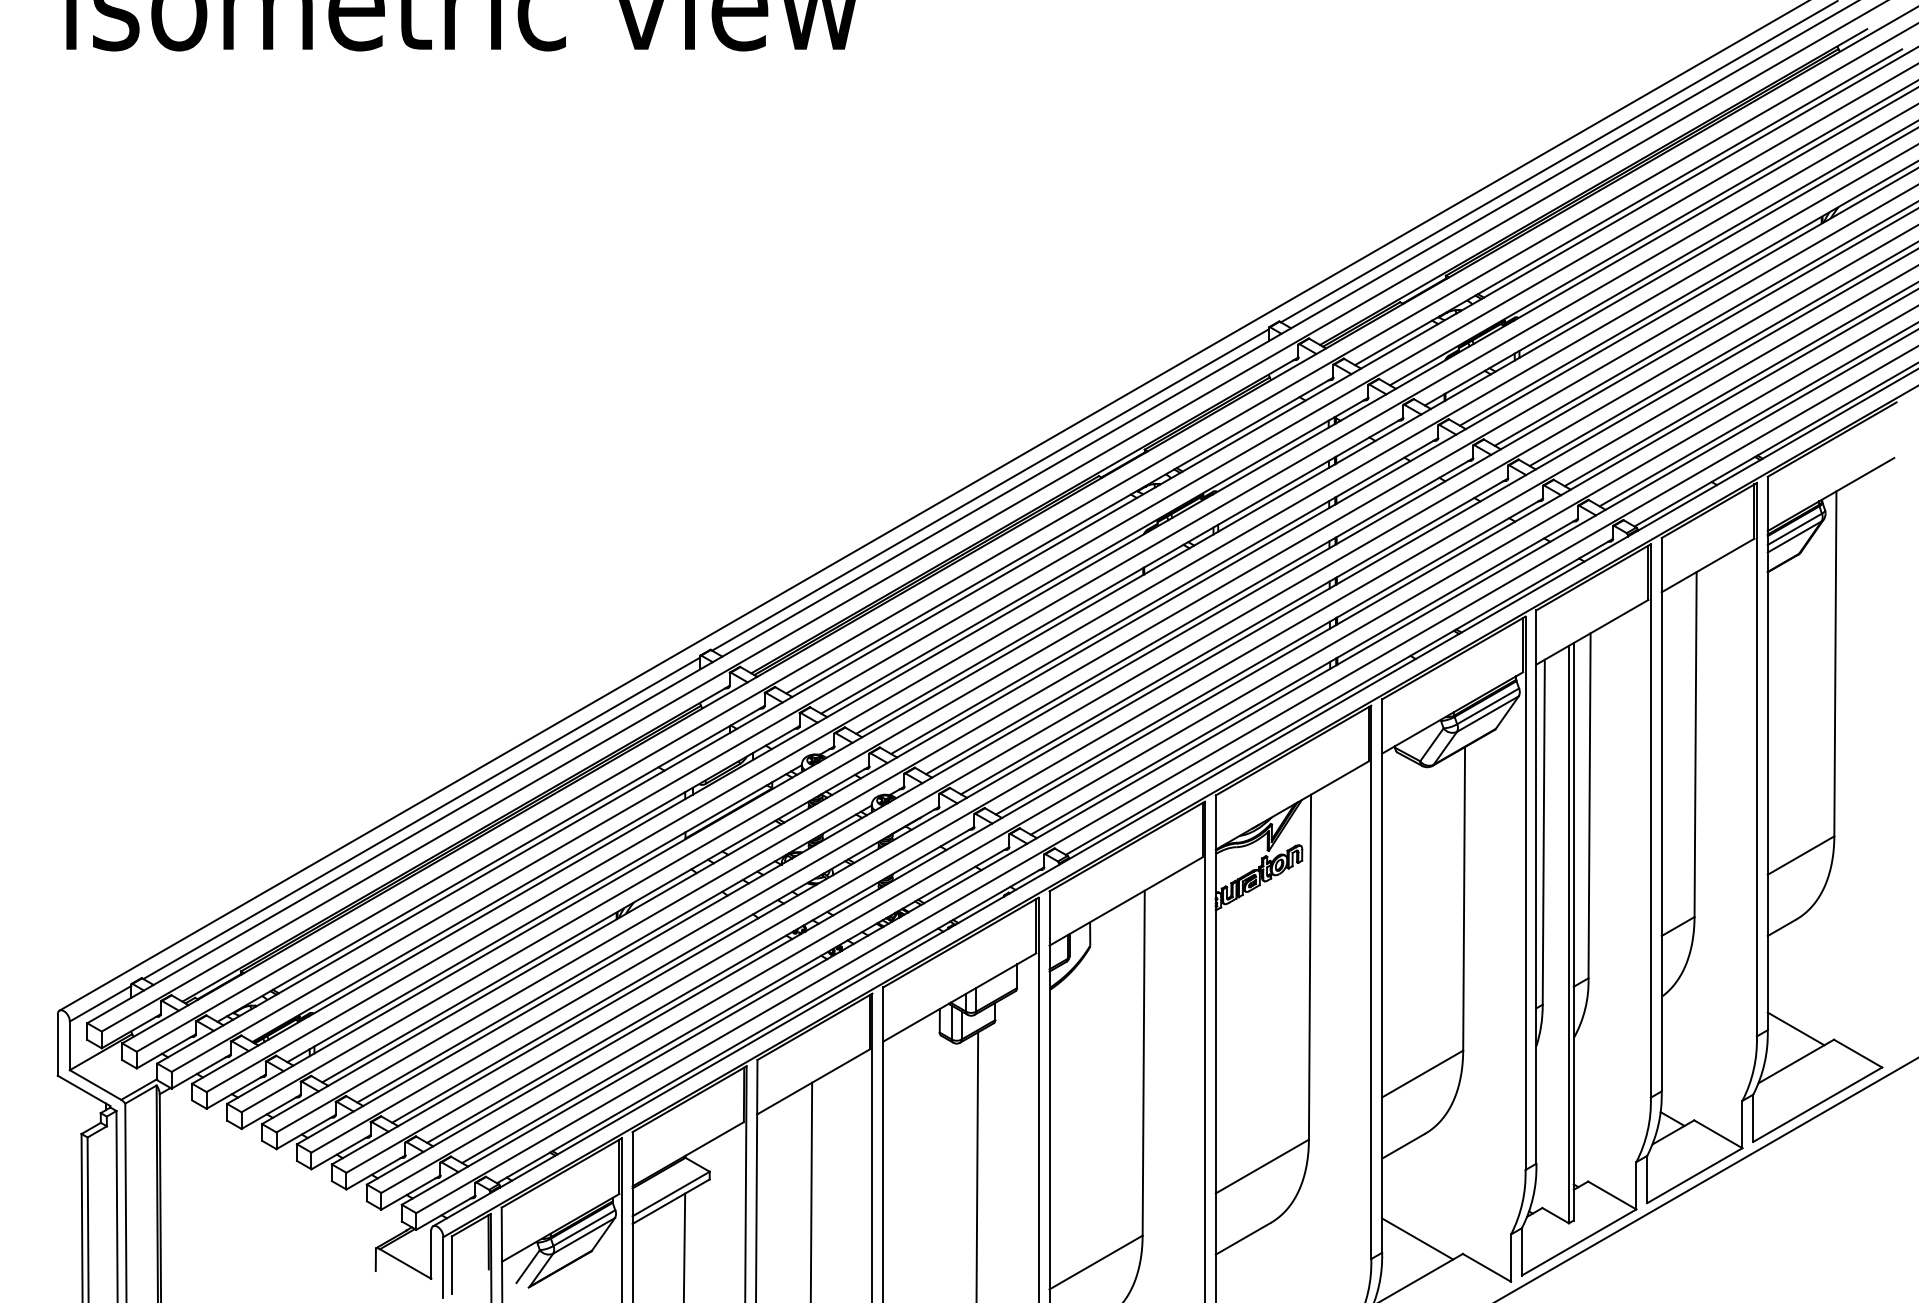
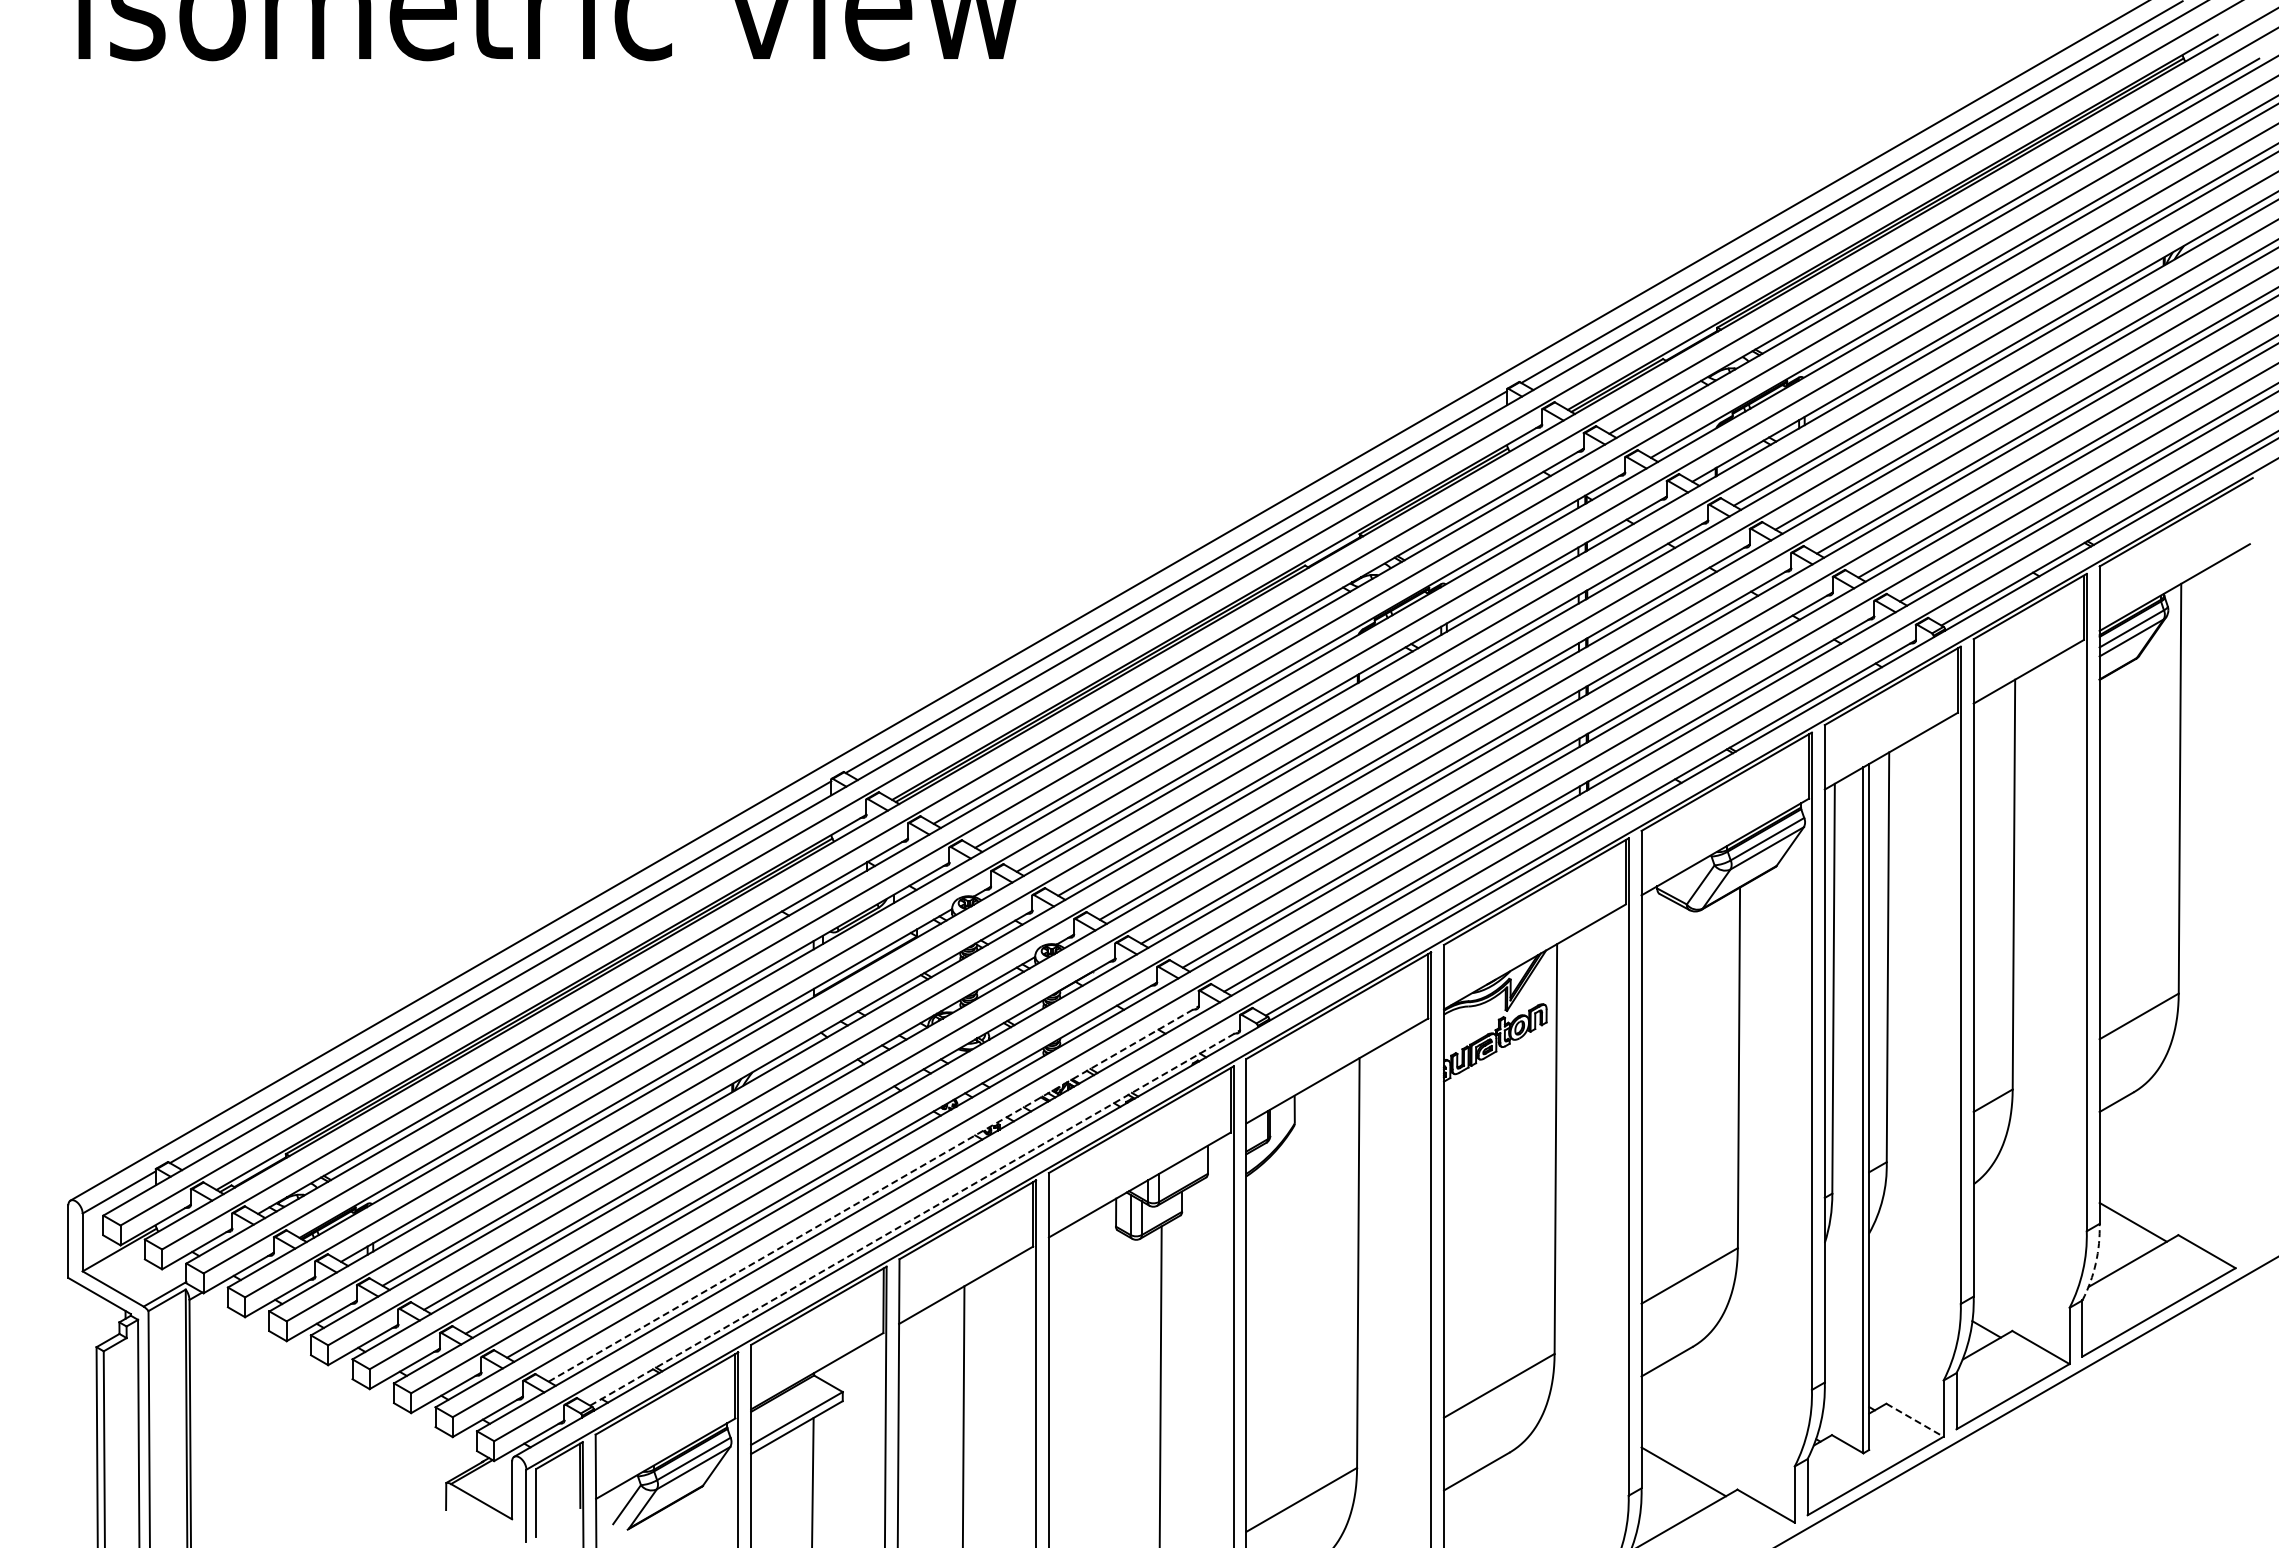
line: (736, 1004) -> (874, 1193), solid -> dashed
line: (770, 1024) -> (915, 1217), solid -> dashed
arc: (1764, 1063) -> (2095, 1263), solid -> dashed
line: (1612, 1195) -> (1915, 1420), solid -> dashed

